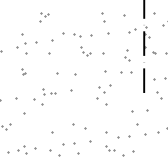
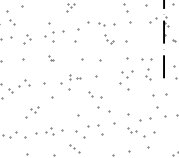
part: (127, 55) -> (148, 74), moved
part: (70, 110) -> (95, 94), added

